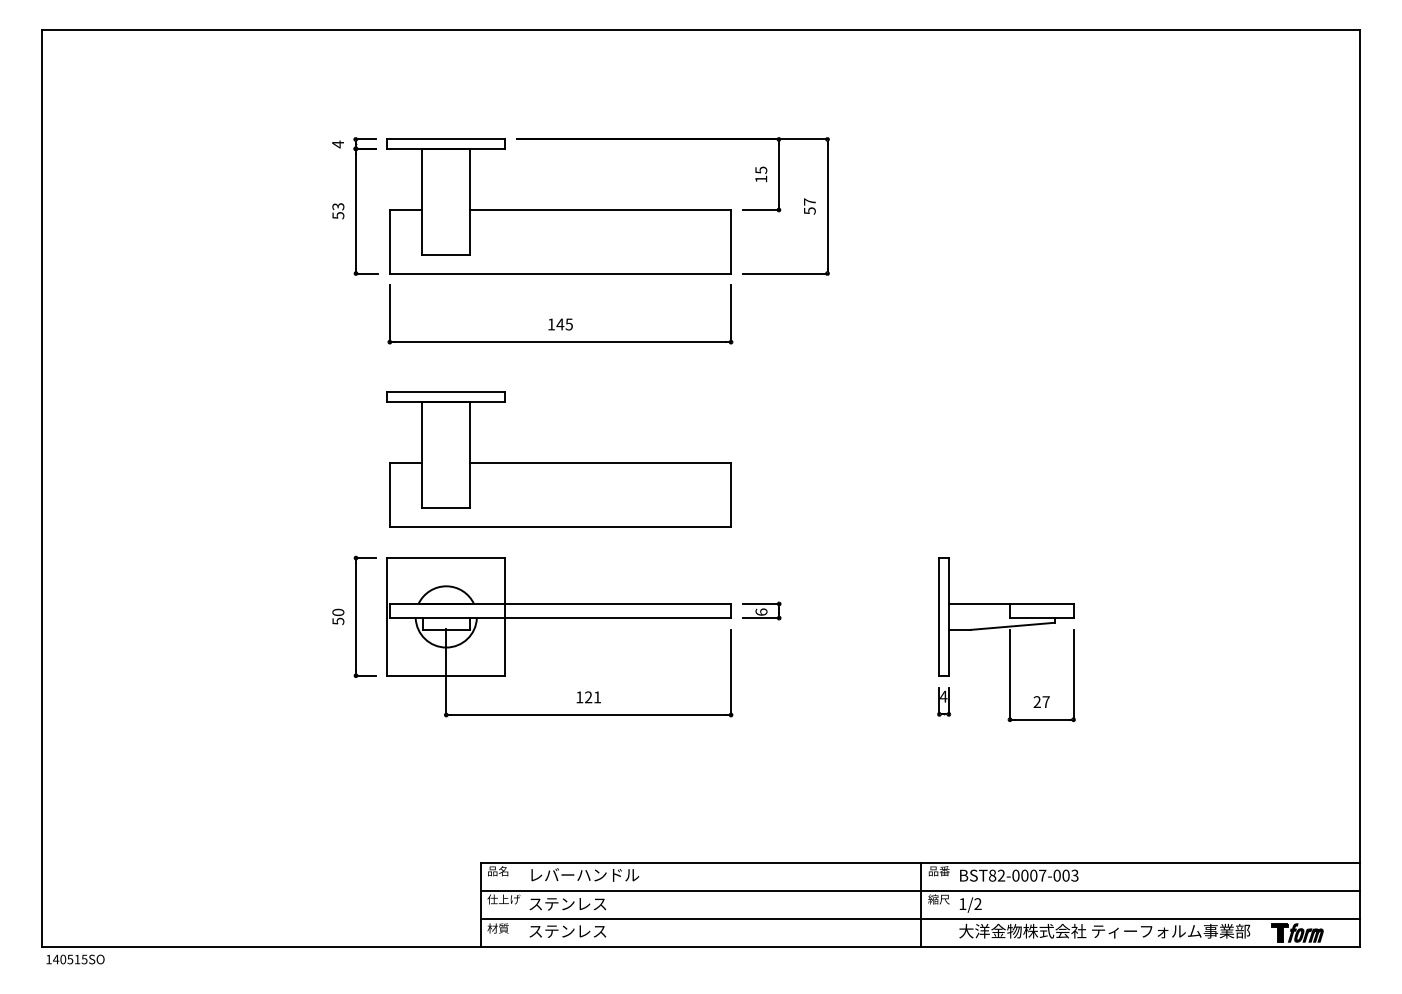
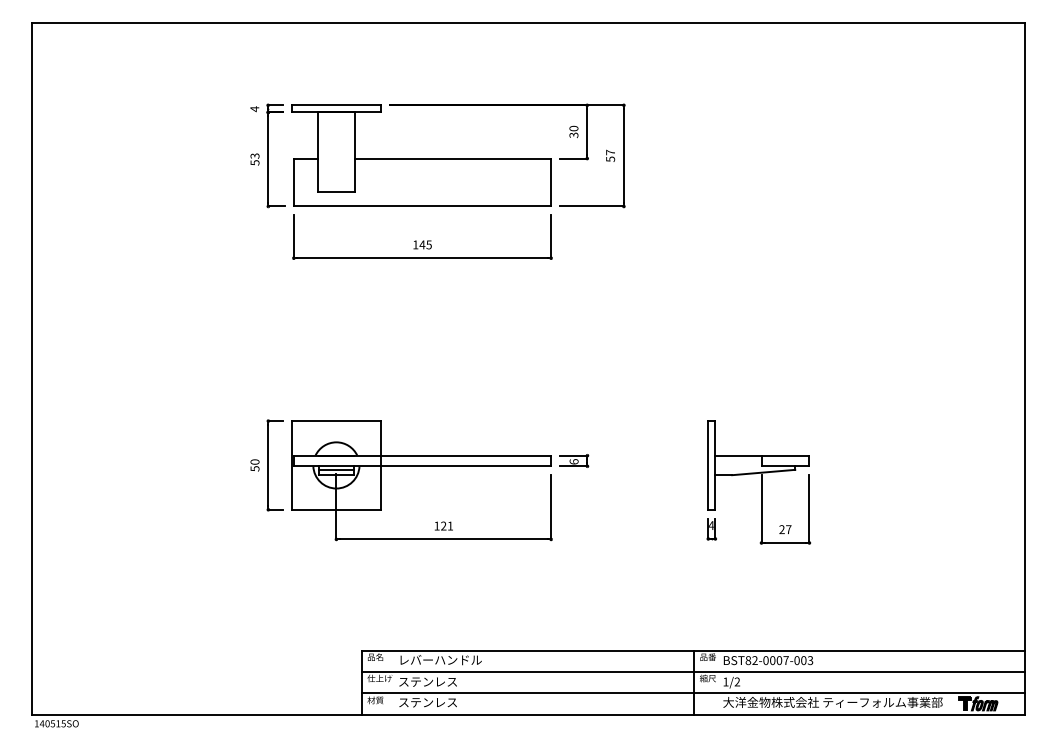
text: (761, 174) -> (574, 131), 15 -> 30
part: (558, 459) -> (421, 346), removed
line: (445, 622) -> (335, 469), added

